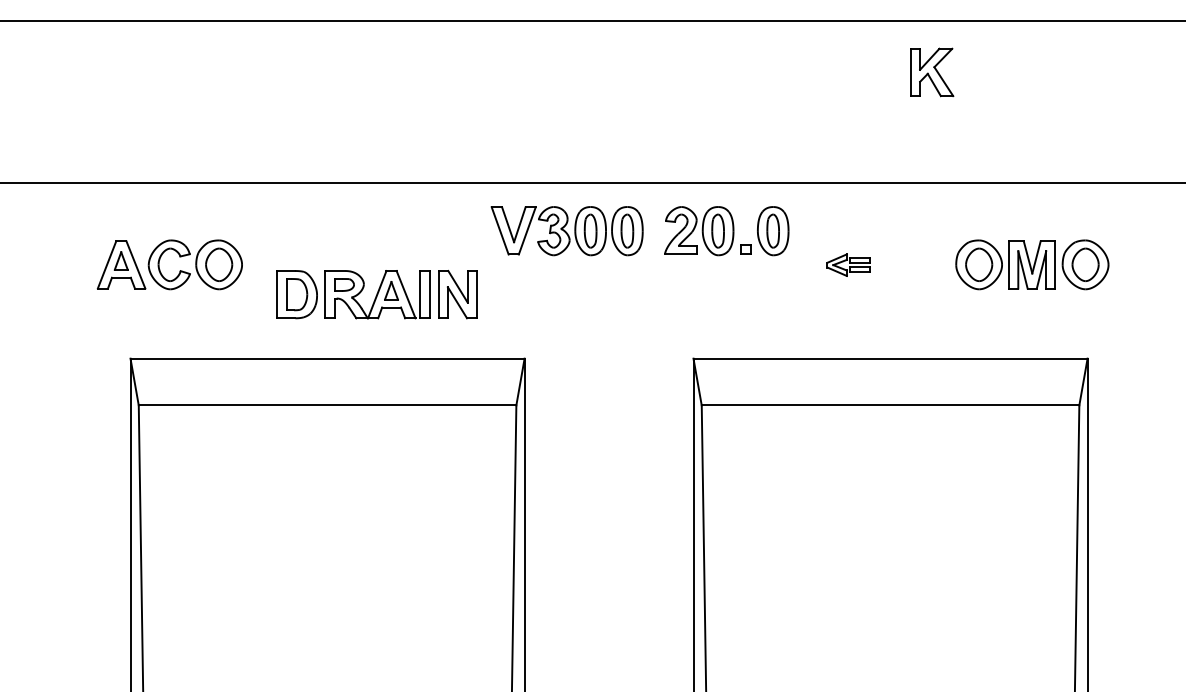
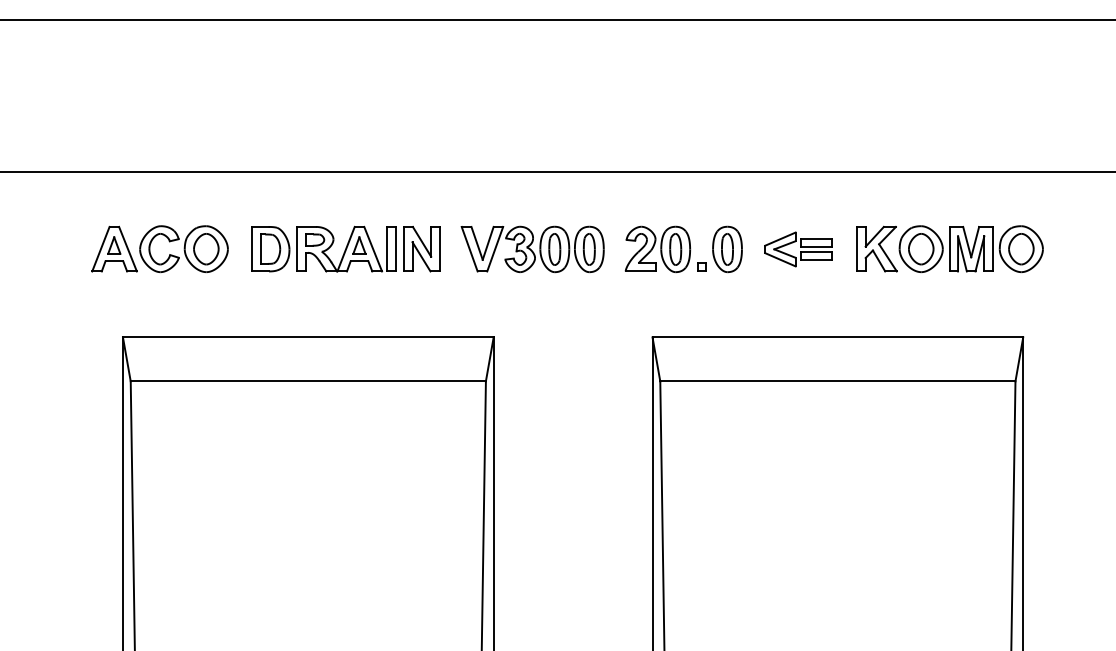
part: (931, 71) -> (876, 248), moved
part: (566, 231) -> (532, 249), moved
part: (726, 231) -> (683, 249), moved
part: (848, 265) -> (798, 249), size x1.67
part: (376, 293) -> (345, 248), moved

